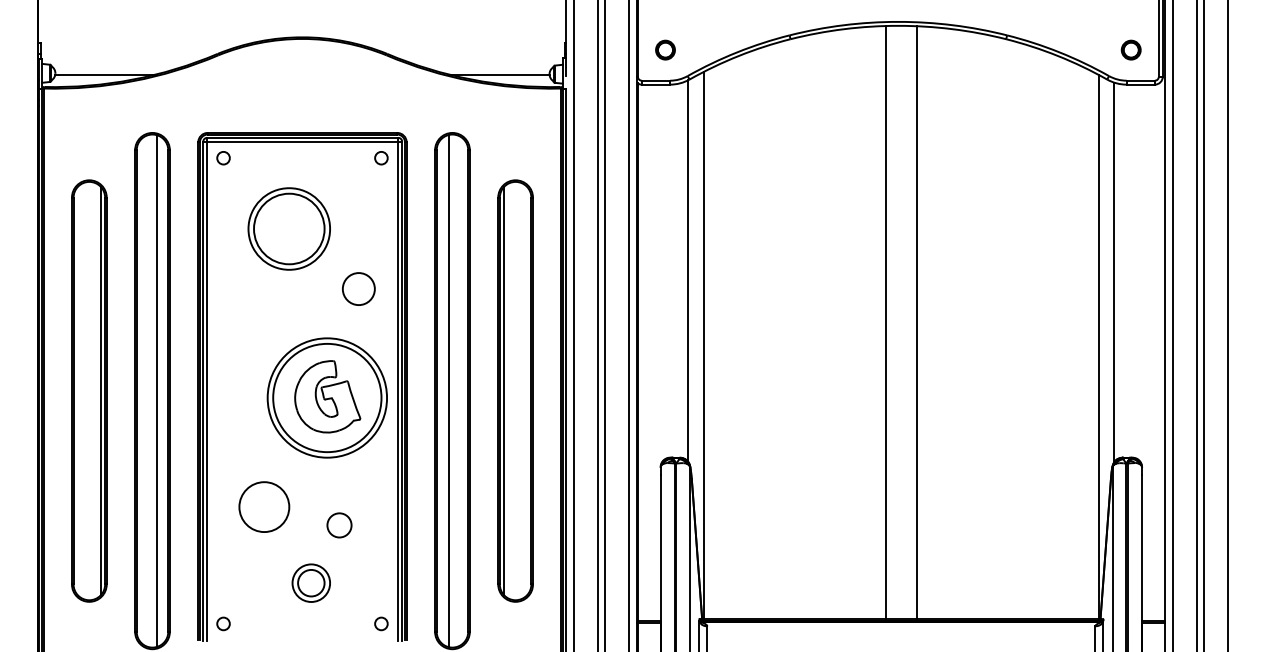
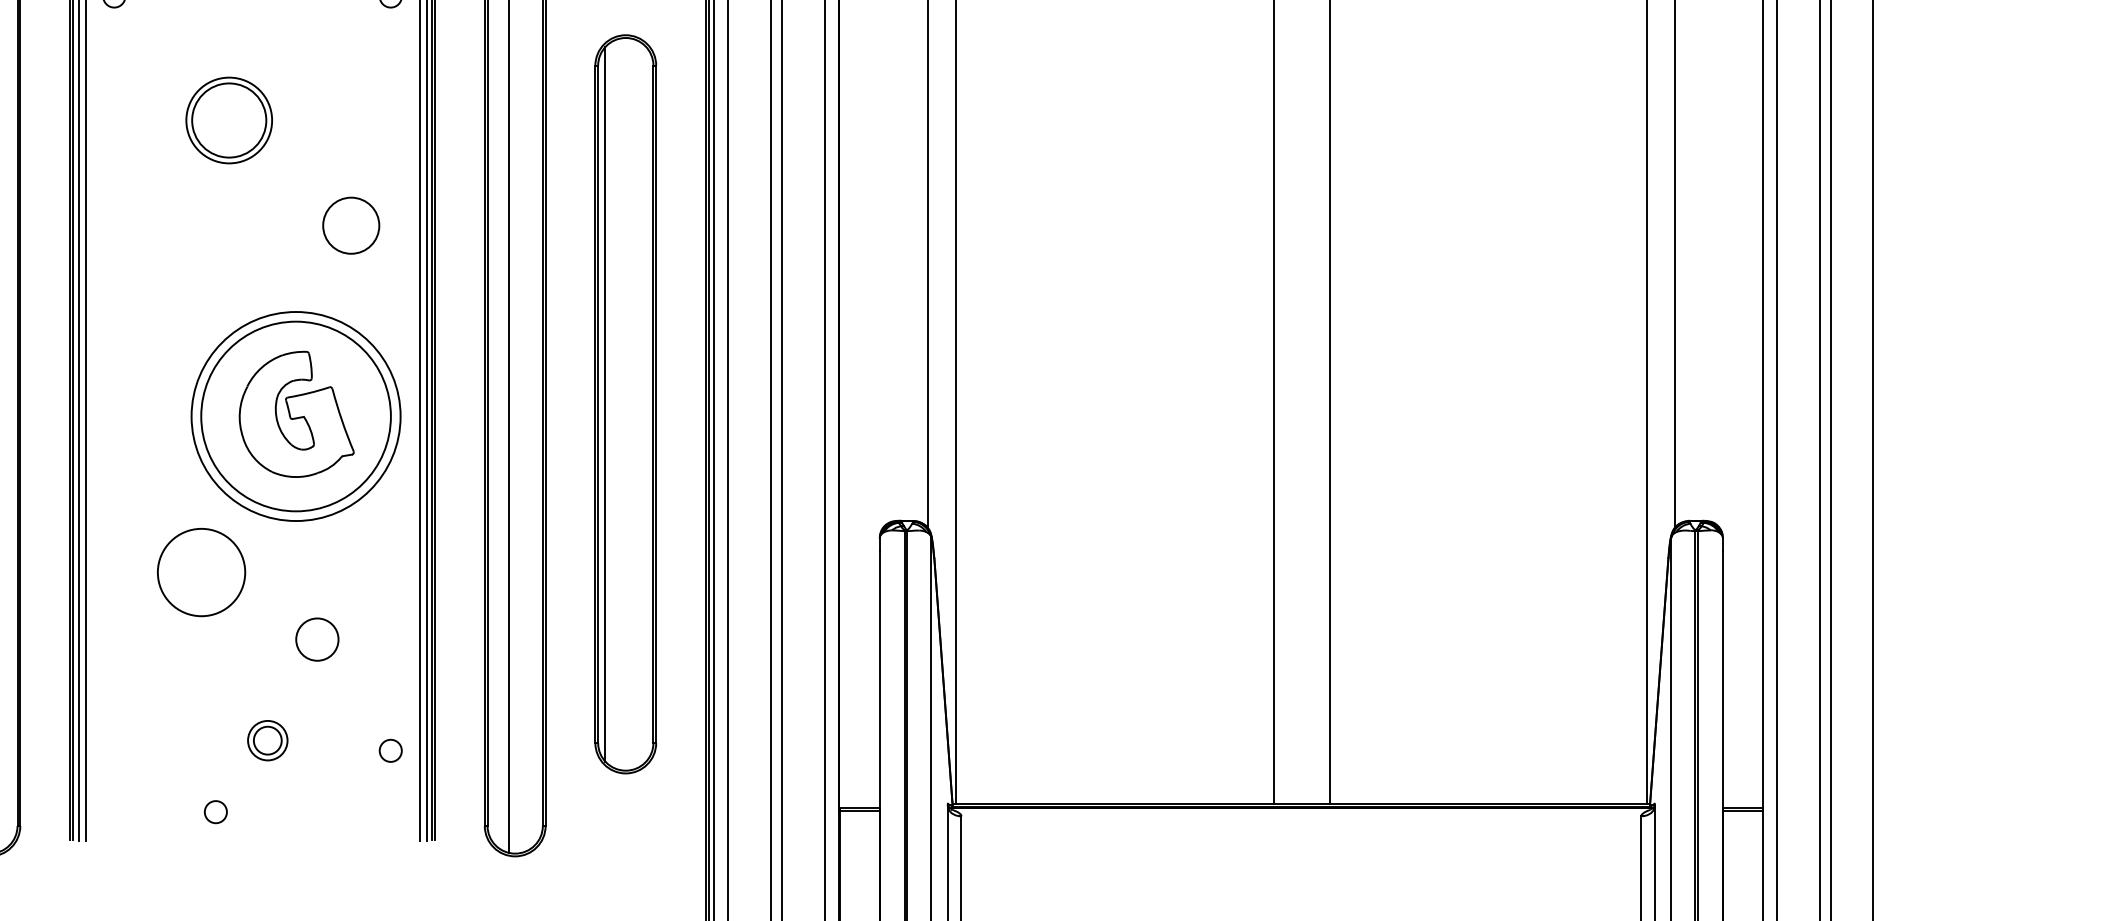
part: (288, 228) -> (228, 119), size x0.6
circle: (264, 506) -> (201, 571), moved
part: (310, 582) -> (266, 739), size x0.6
circle: (223, 623) -> (215, 811), moved
circle: (381, 623) -> (390, 750), moved

